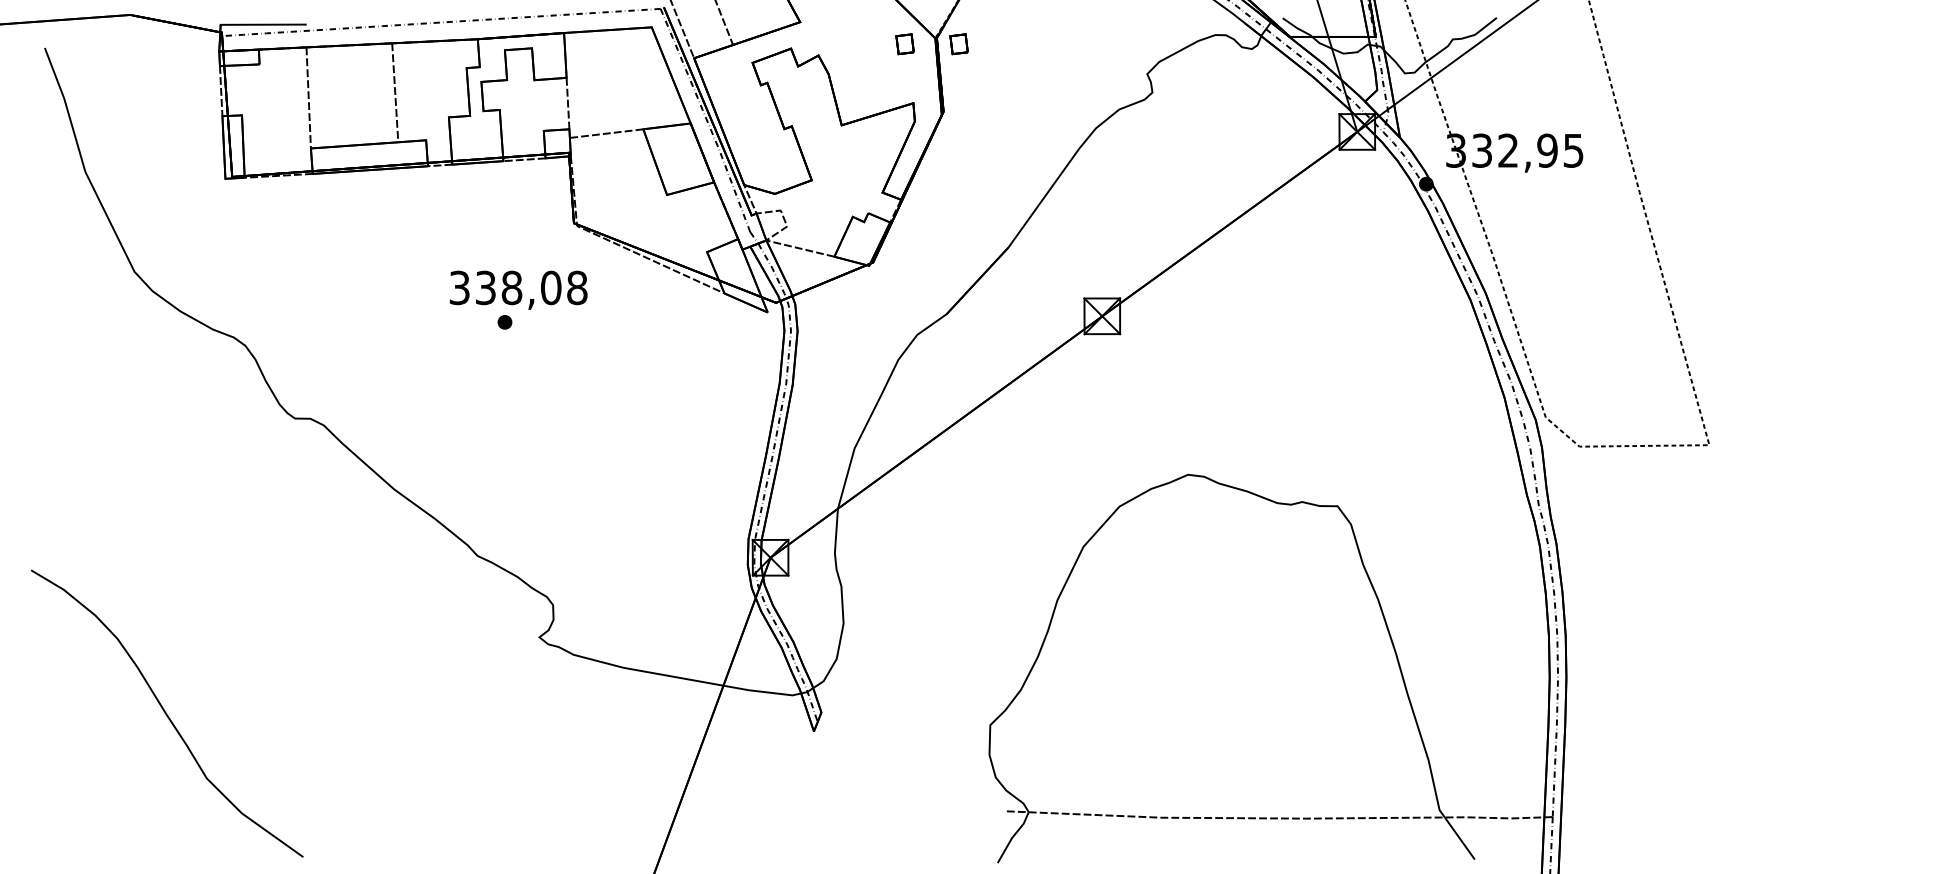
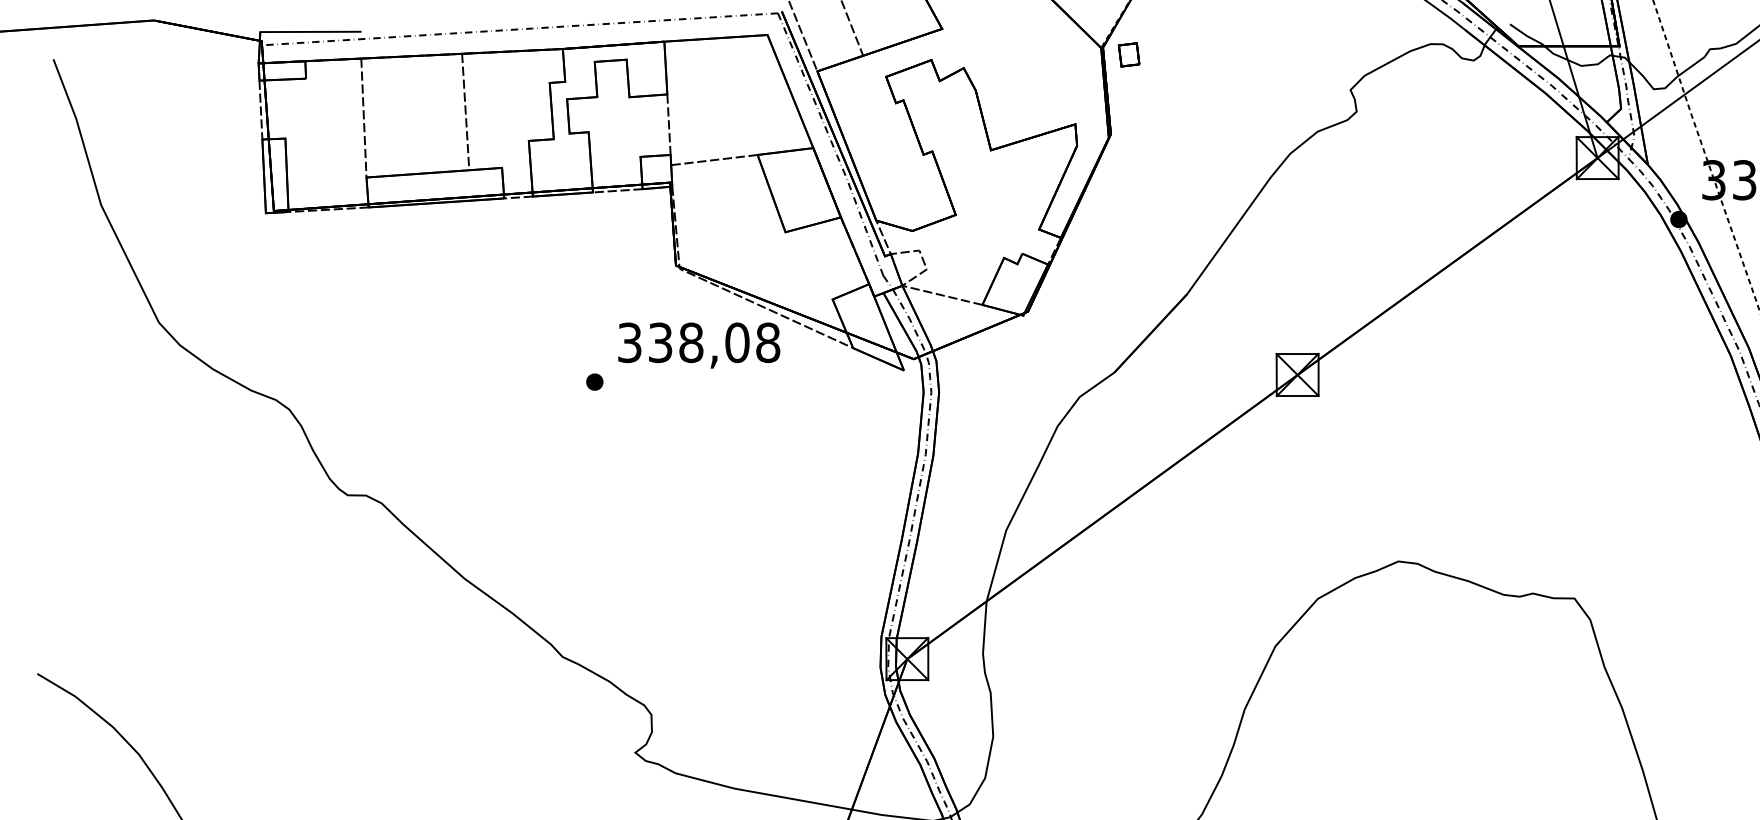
part: (904, 44) -> (1064, 55), removed
text: (518, 289) -> (698, 344), moved

